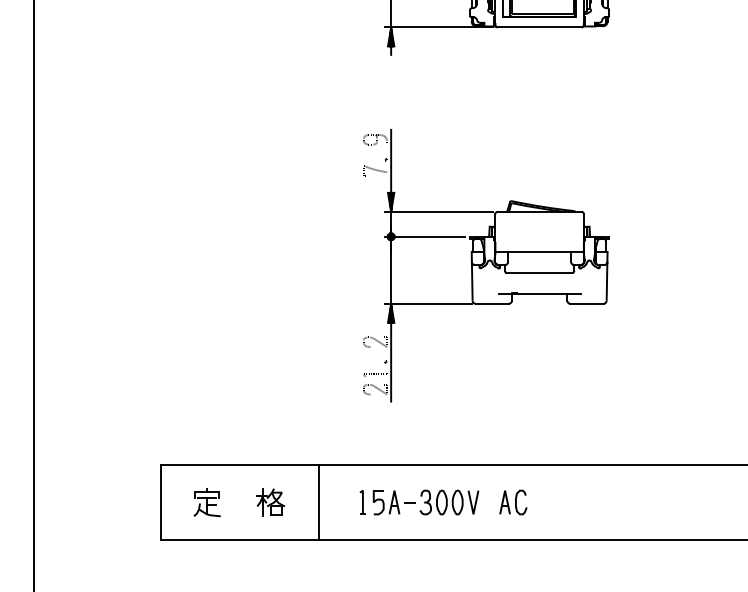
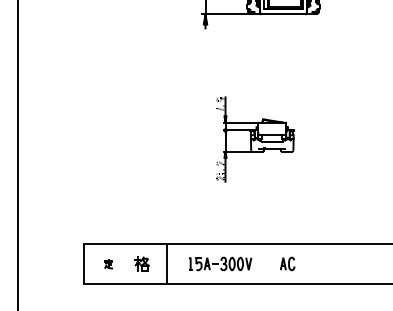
part: (486, 265) -> (255, 139), size x0.6
part: (512, 501) -> (287, 263), moved
part: (206, 503) -> (108, 264), size x0.6

